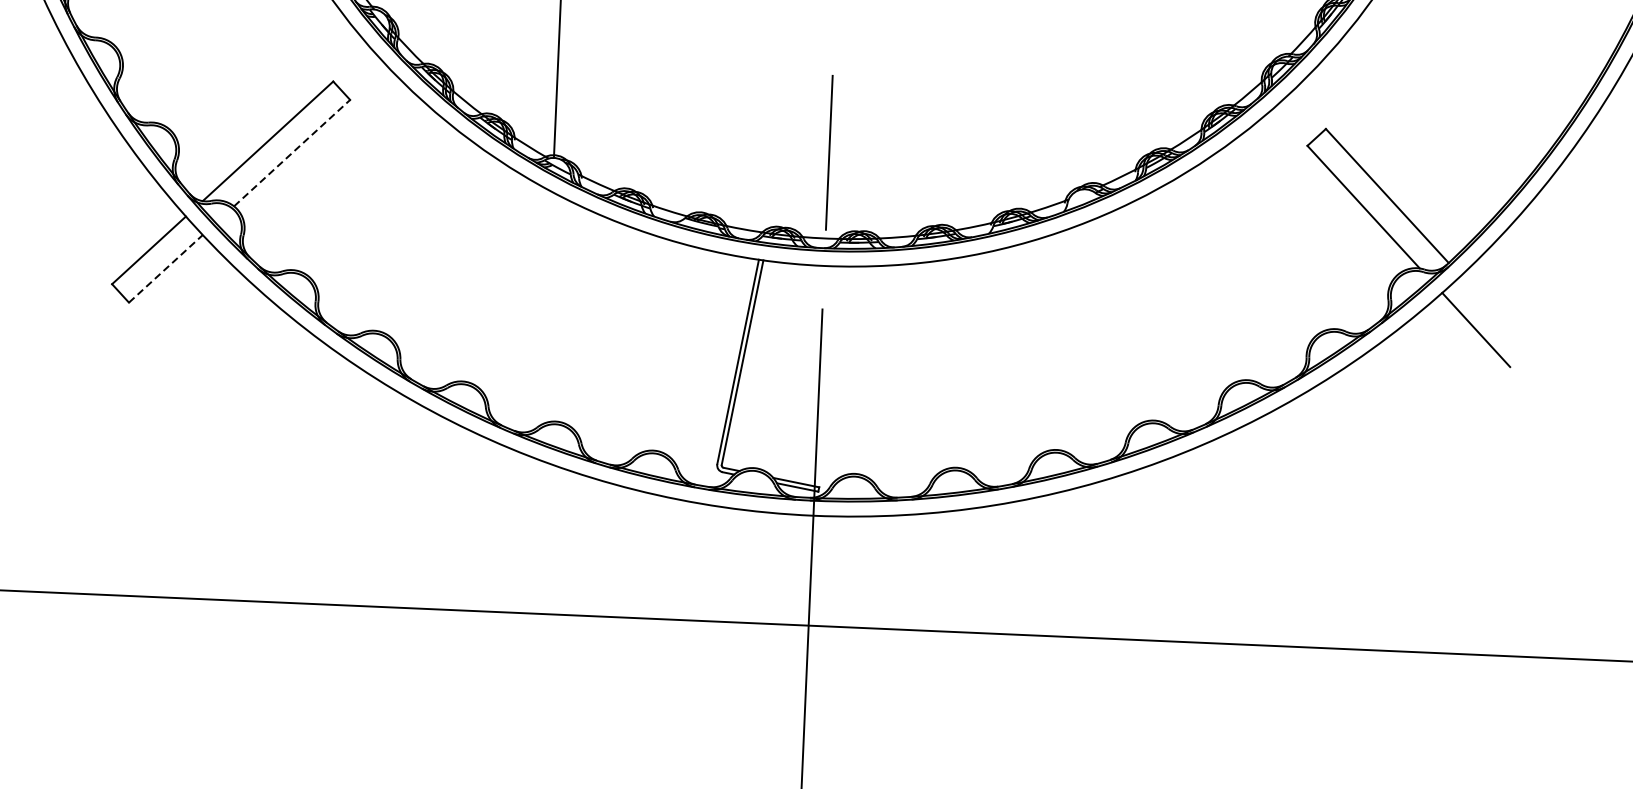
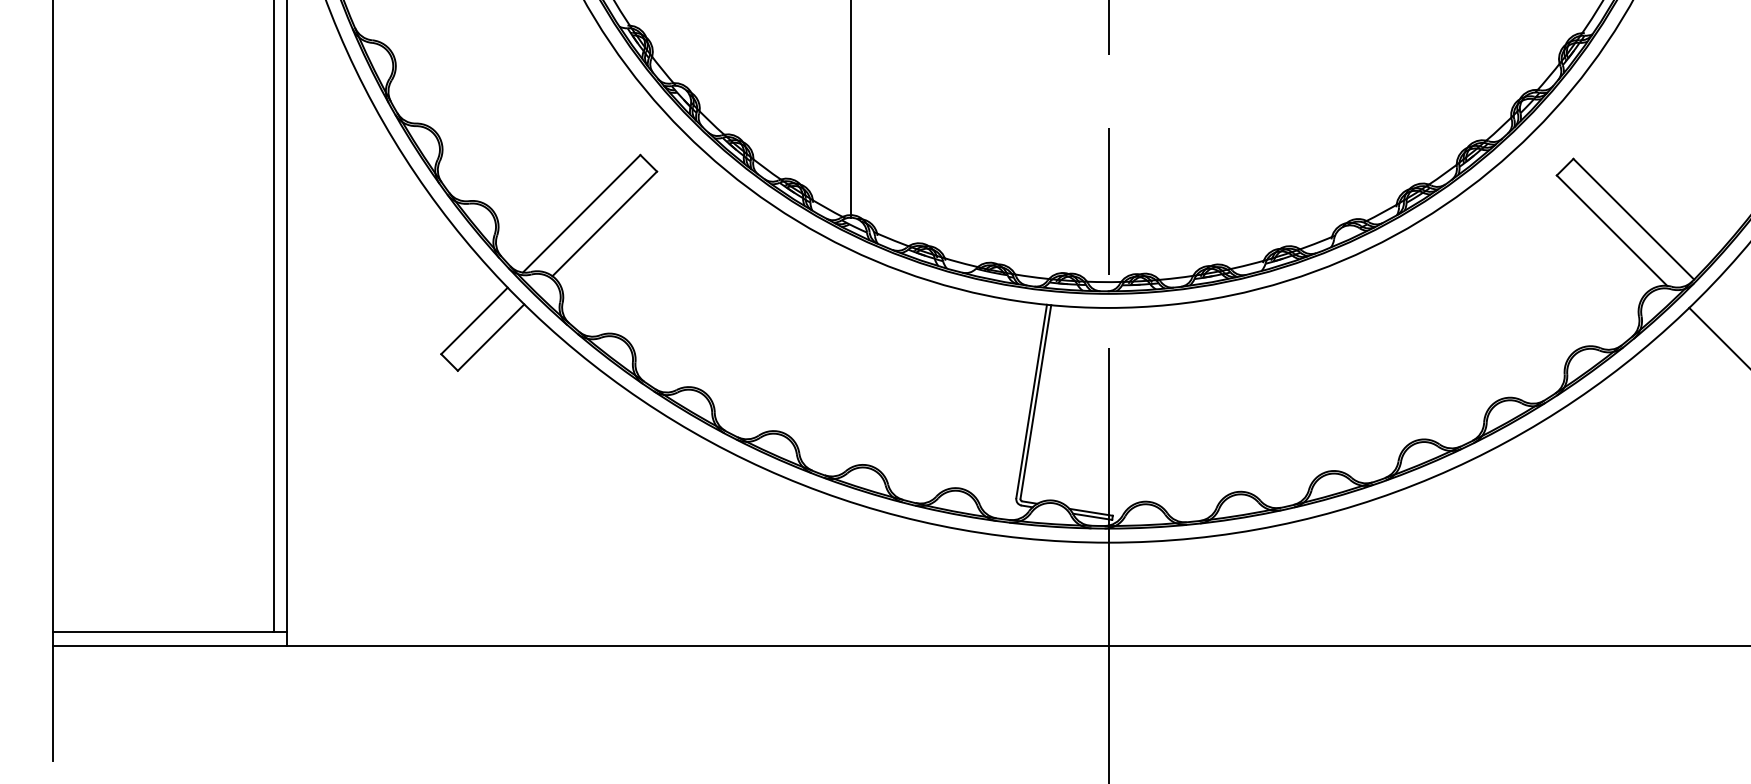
line: (291, 152) -> (604, 223), dashed -> solid
line: (166, 268) -> (491, 337), dashed -> solid

